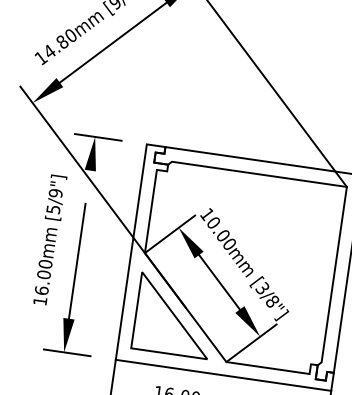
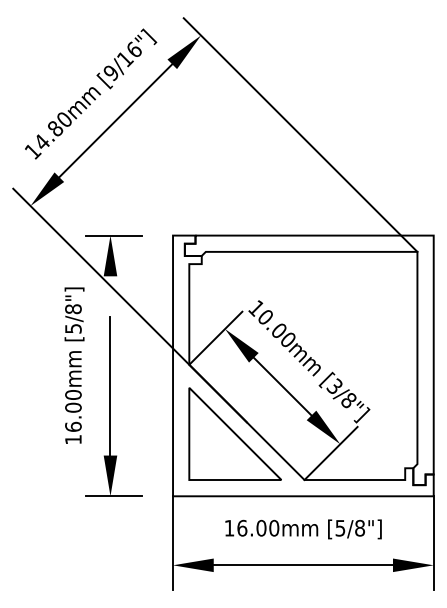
text: (55, 193) -> (73, 309), [5/9"] -> [5/8"]

